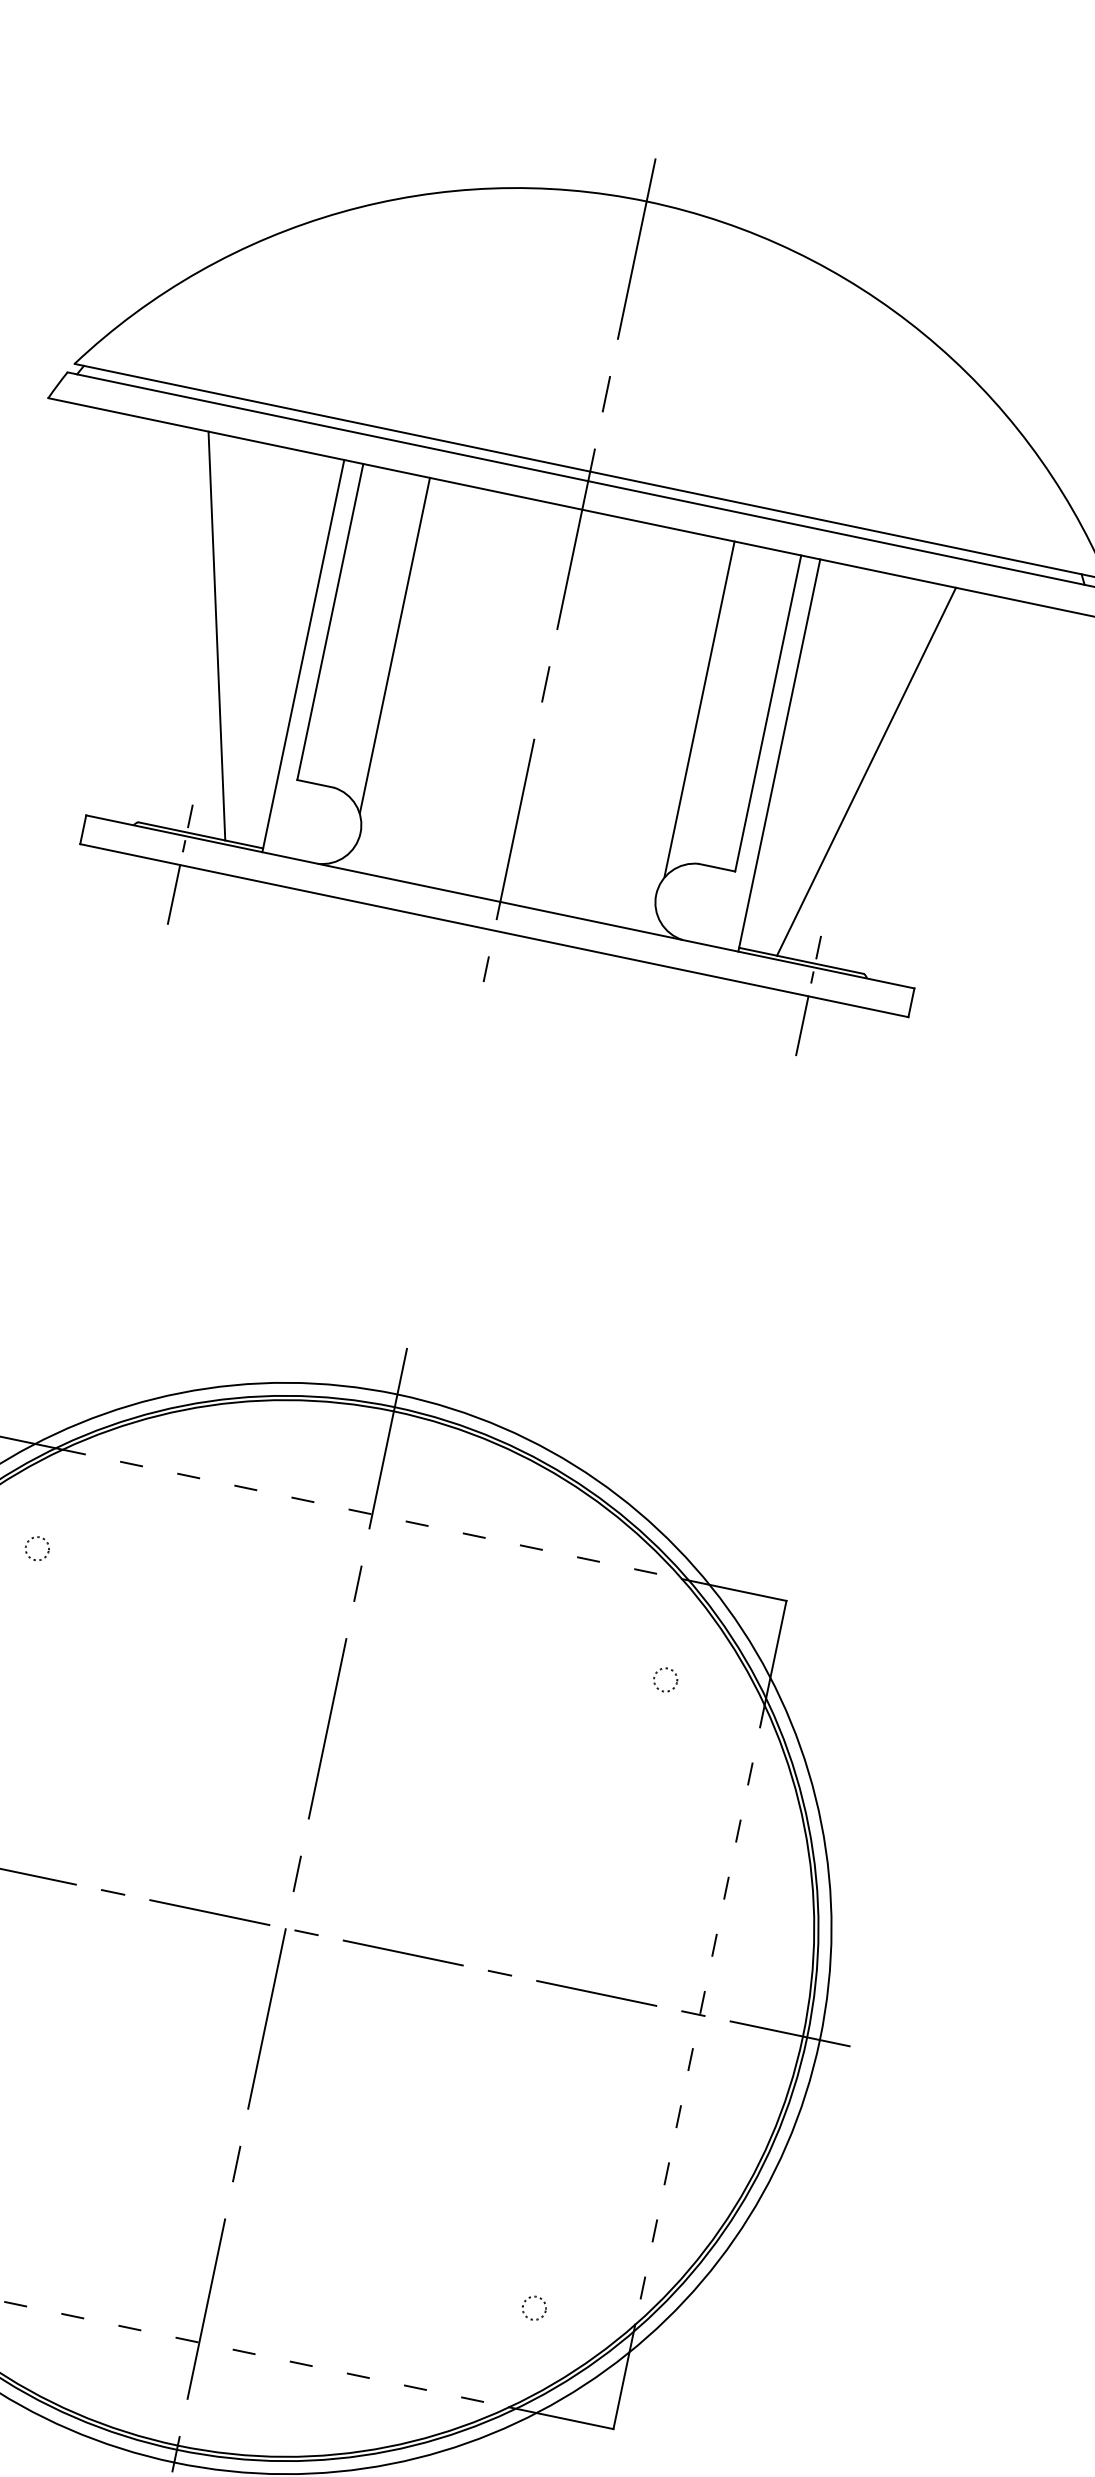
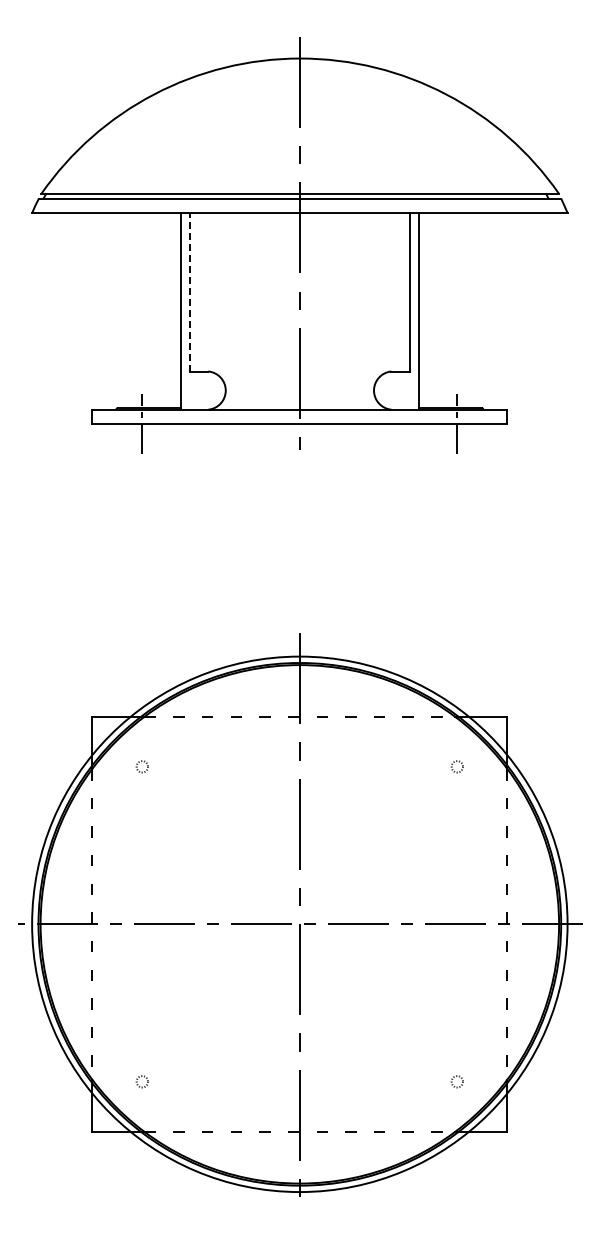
line: (331, 620) -> (190, 291), solid -> dashed
line: (215, 635) -> (136, 310), removed
line: (394, 646) -> (223, 297), removed
line: (700, 710) -> (376, 297), removed
line: (866, 771) -> (462, 310), removed

